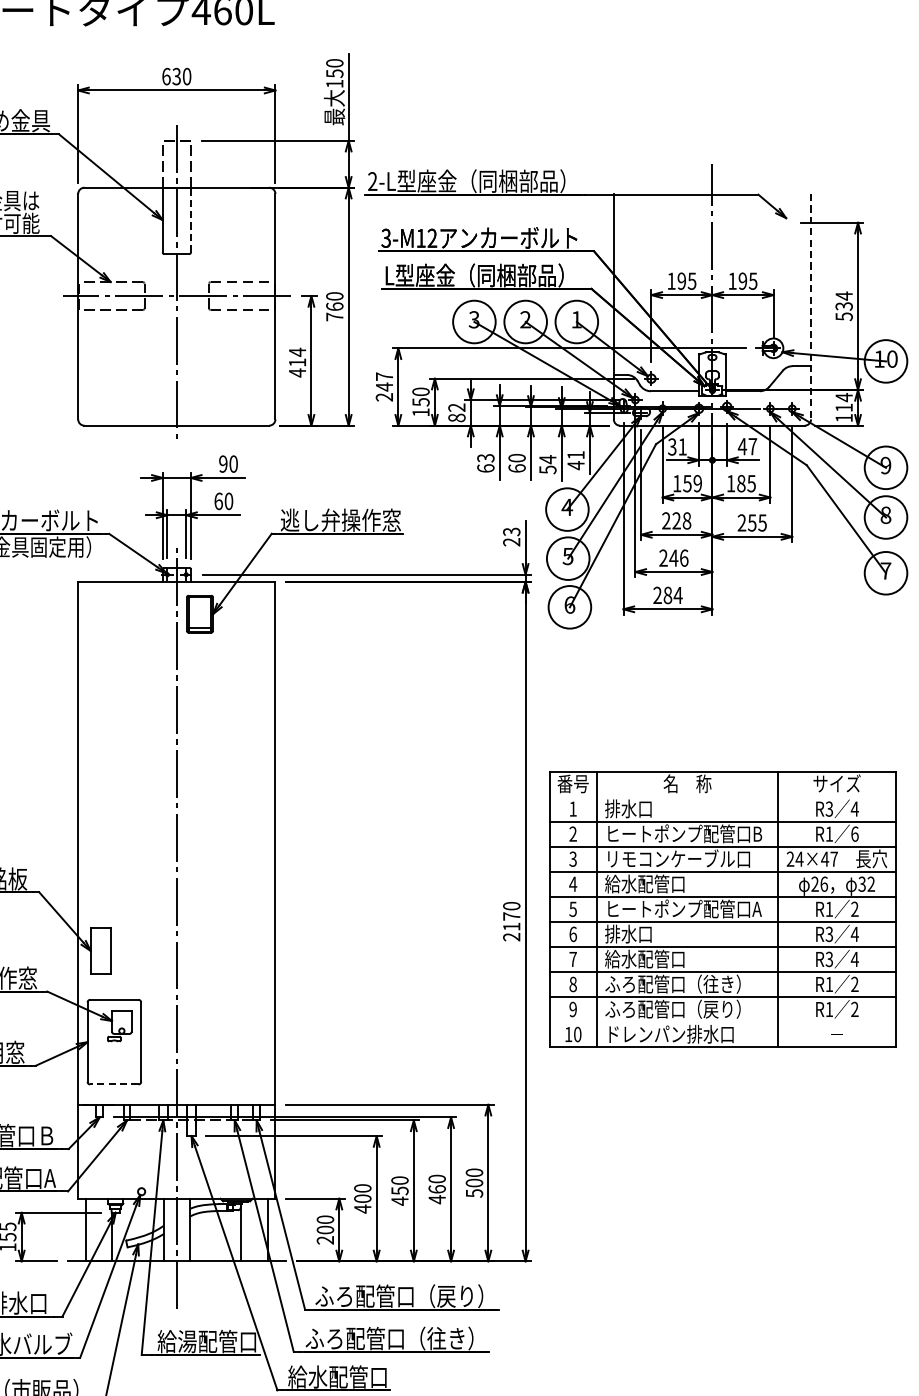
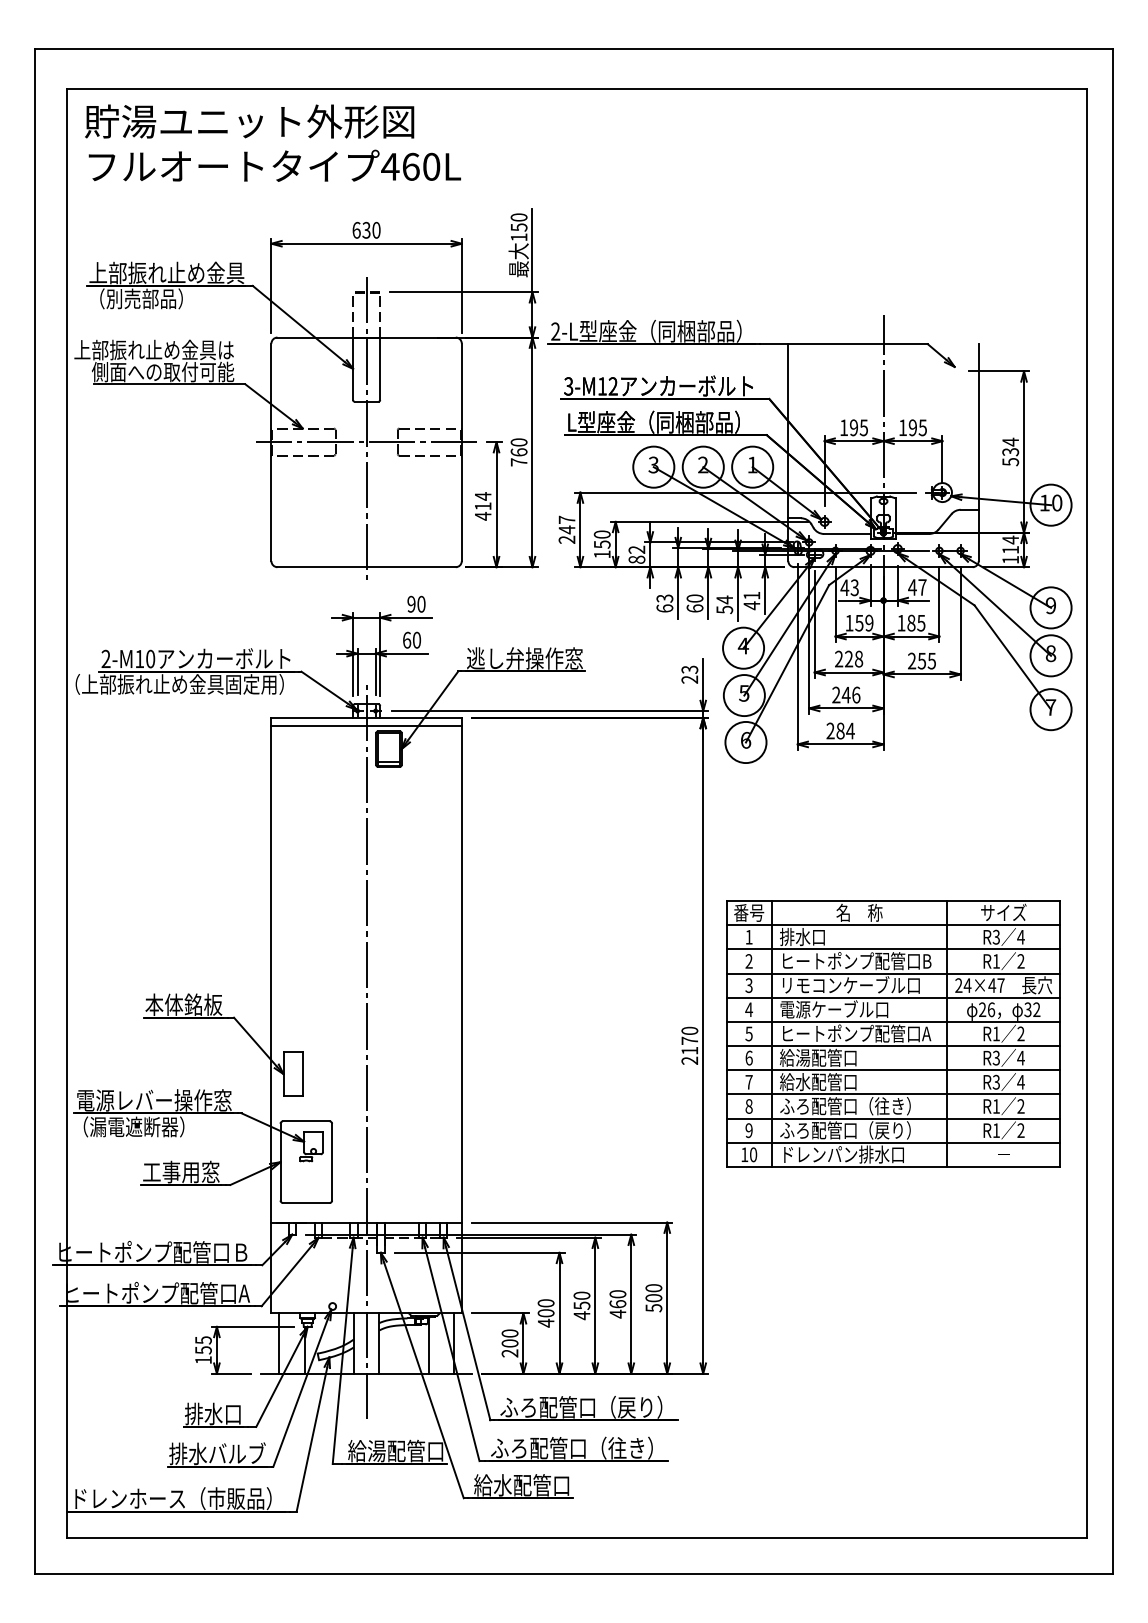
line: (191, 219) -> (380, 368), dashed -> solid
line: (810, 306) -> (978, 452), dashed -> solid
text: (677, 446) -> (849, 587), 31 -> 43
line: (176, 589) -> (366, 725), added
line: (722, 796) -> (893, 925), added
text: (854, 834) -> (1020, 961), 6 -> 2
text: (661, 883) -> (834, 1009), 給水配管口 -> 電源ケーブル口
text: (645, 933) -> (818, 1057), 排水口 -> 給湯配管口
line: (722, 1021) -> (893, 1142), added
line: (113, 1083) -> (305, 1202), dashed -> solid

